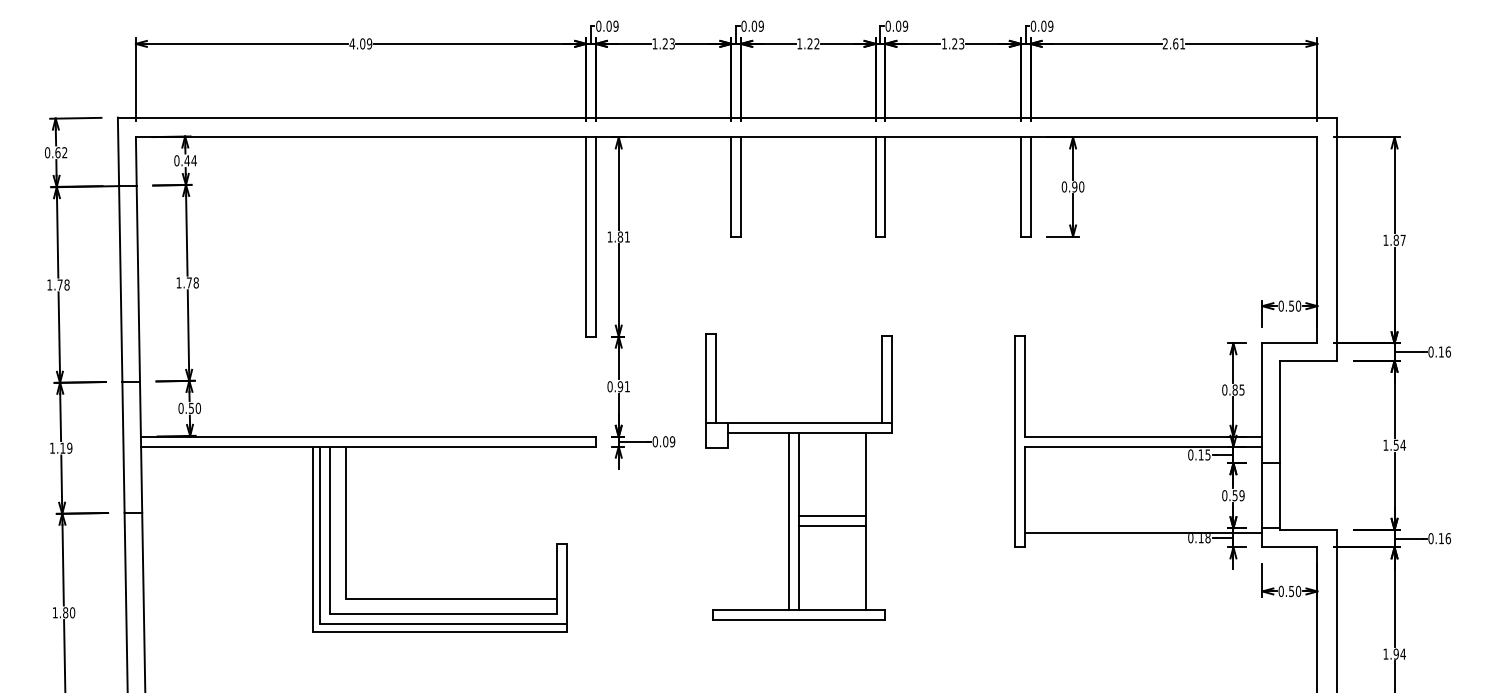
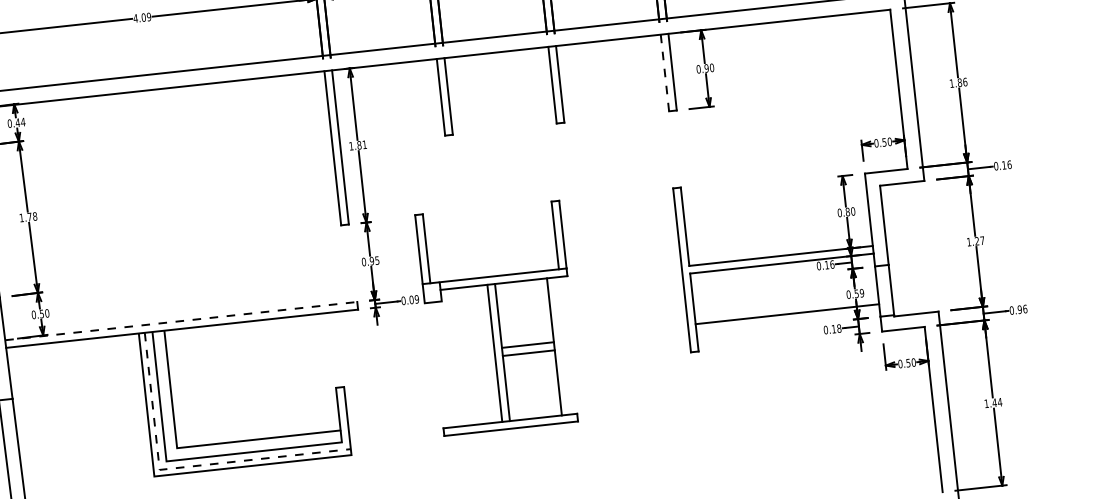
line: (1020, 186) -> (664, 72), solid -> dashed
text: (1402, 239) -> (964, 81), 1.87 -> 1.86
text: (626, 386) -> (376, 260), 0.91 -> 0.95
text: (1241, 389) -> (852, 211), 0.85 -> 0.80
line: (368, 436) -> (181, 320), solid -> dashed
text: (1399, 444) -> (979, 240), 1.54 -> 1.27
text: (1207, 454) -> (831, 264), 0.15 -> 0.16
part: (798, 476) -> (498, 317), moved
line: (1143, 533) -> (787, 314), moved
text: (1441, 538) -> (1019, 309), 0.16 -> 0.96
line: (355, 623) -> (186, 466), solid -> dashed
text: (1396, 653) -> (994, 402), 1.94 -> 1.44

